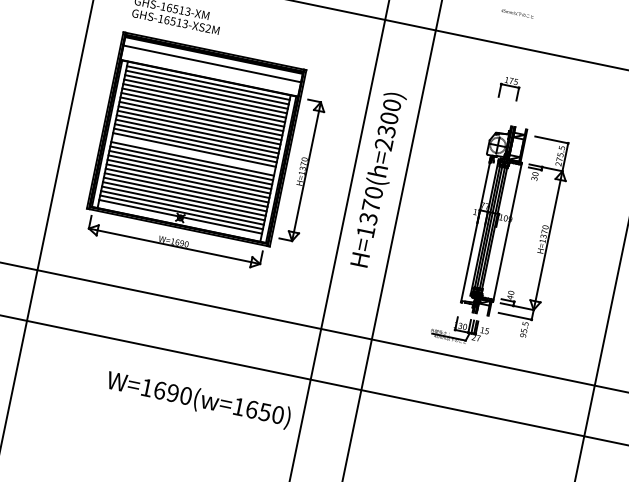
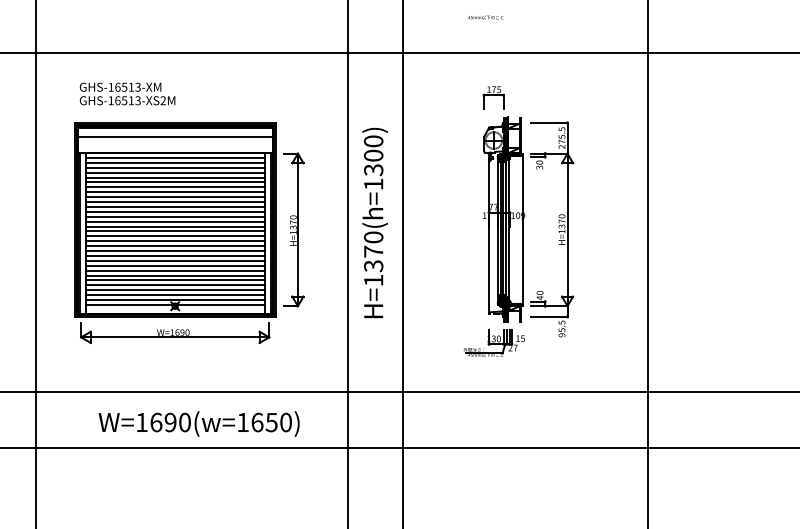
text: (383, 144) -> (373, 184), H=1370(h=2300) -> H=1370(h=1300)
line: (192, 154) -> (174, 236), added
part: (502, 237) -> (518, 236), moved
text: (198, 399) -> (198, 423), moved

